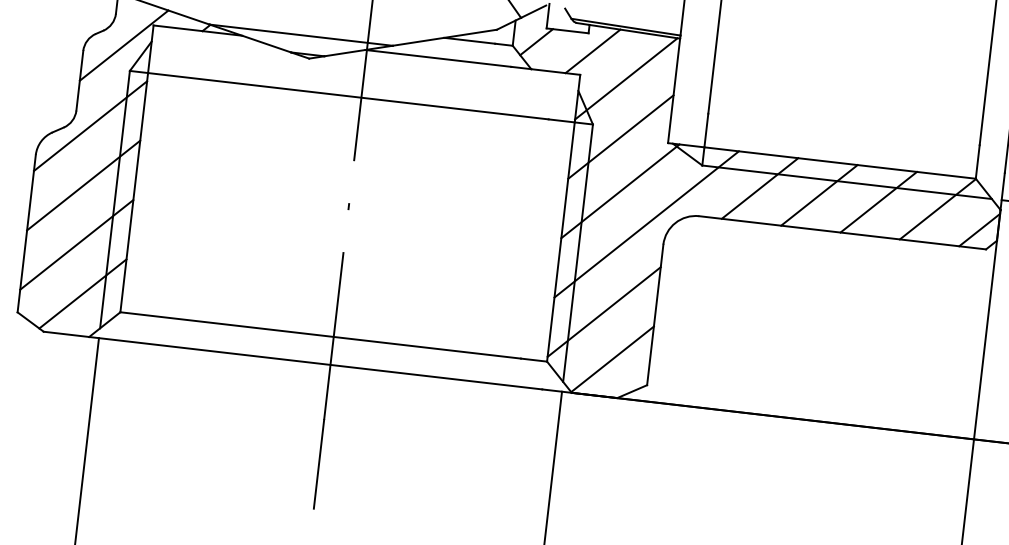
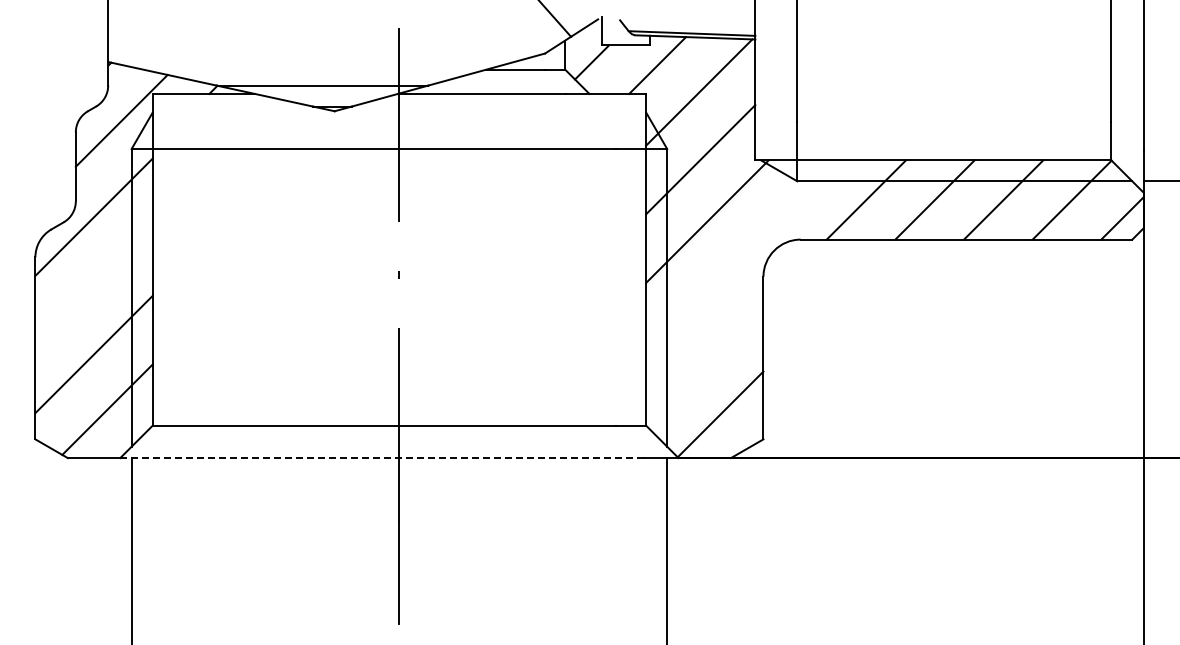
line: (83, 185) -> (93, 285), removed
line: (646, 224) -> (741, 255), removed
line: (603, 311) -> (704, 361), removed
line: (314, 363) -> (381, 458), solid -> dashed

